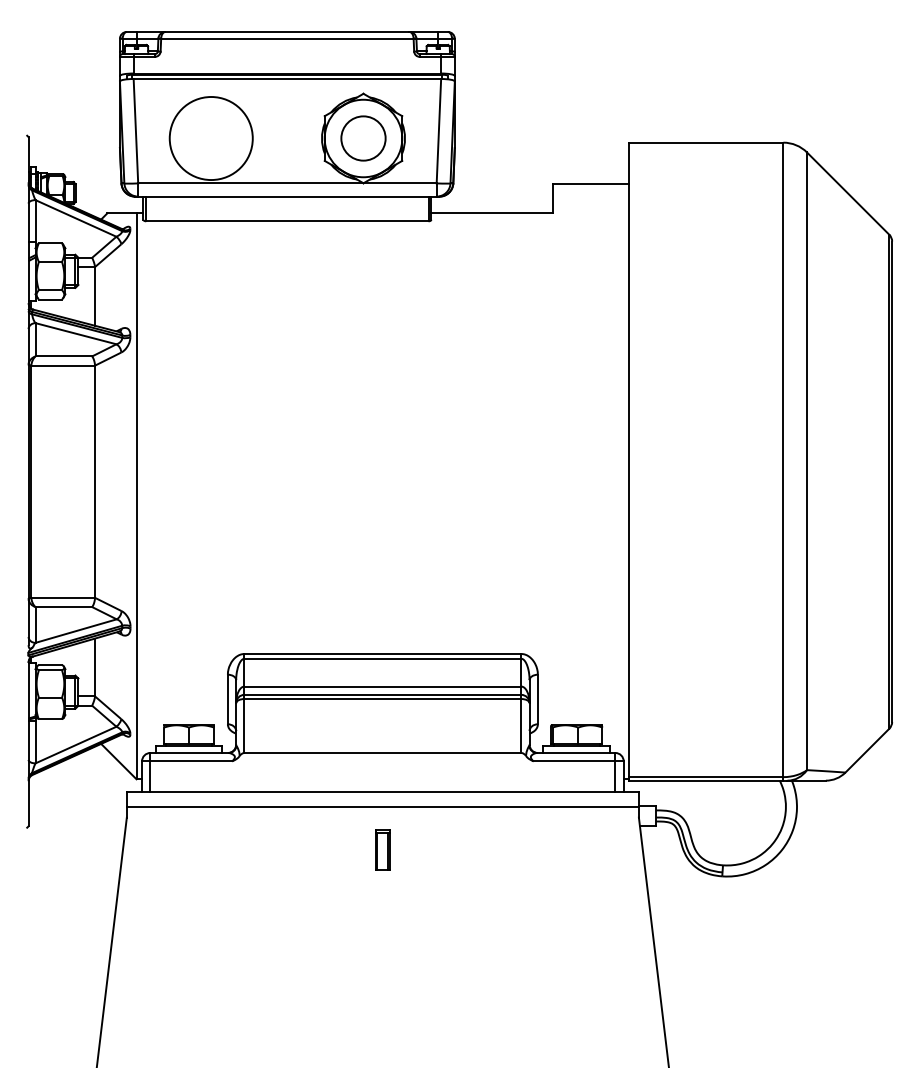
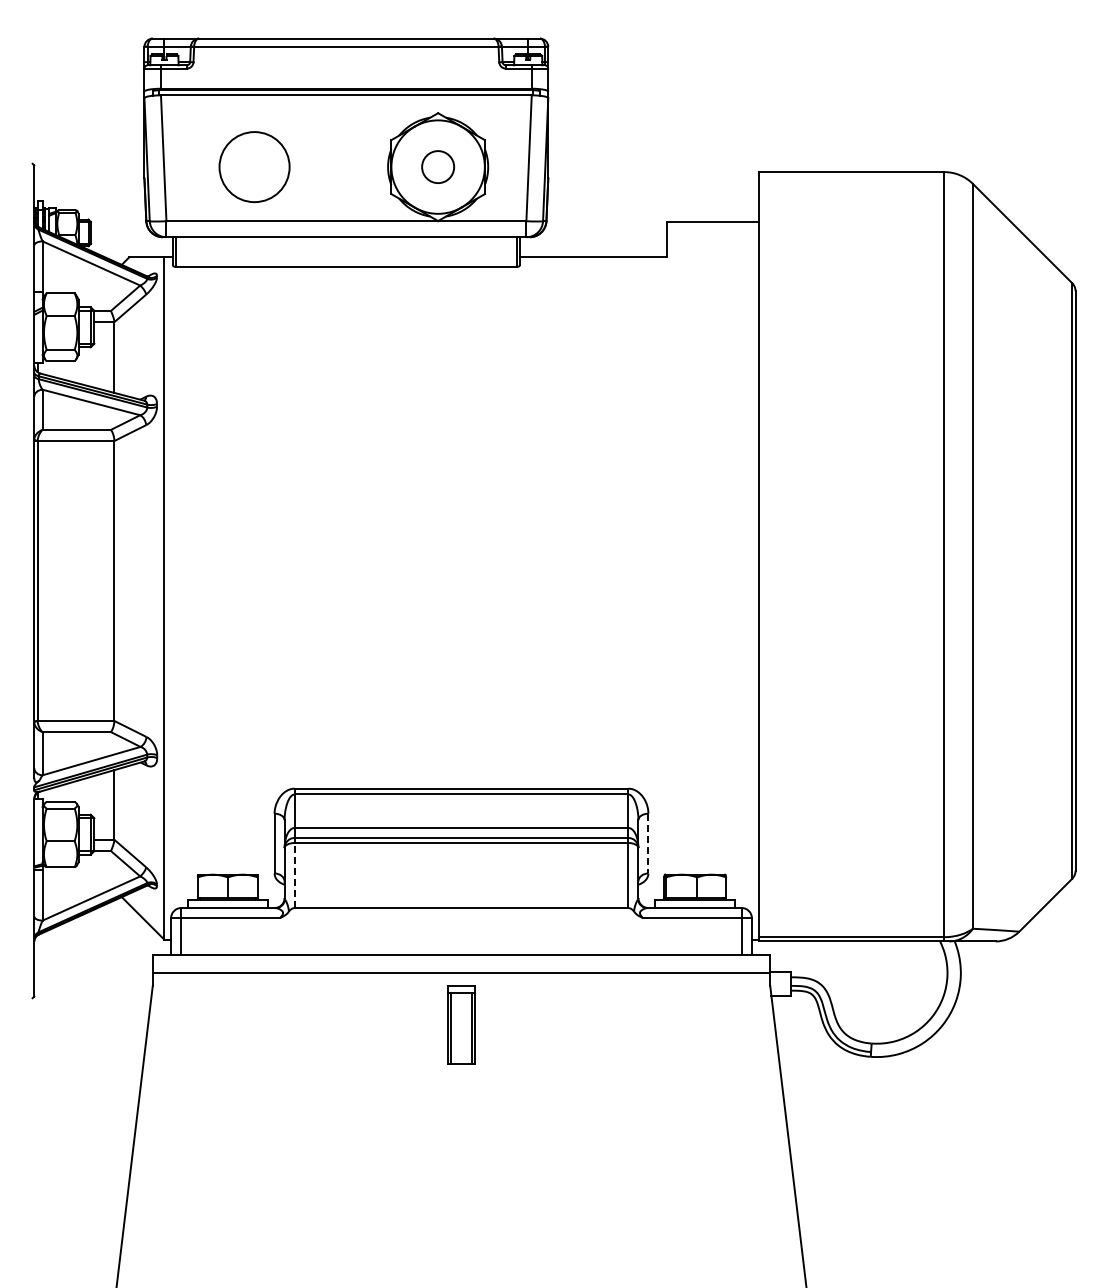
circle: (211, 138) -> (254, 167), size x0.7
circle: (362, 138) -> (437, 166), size x0.6
line: (537, 699) -> (648, 843), solid -> dashed
line: (244, 725) -> (294, 875), solid -> dashed
part: (382, 849) -> (461, 1024), size x1.6

